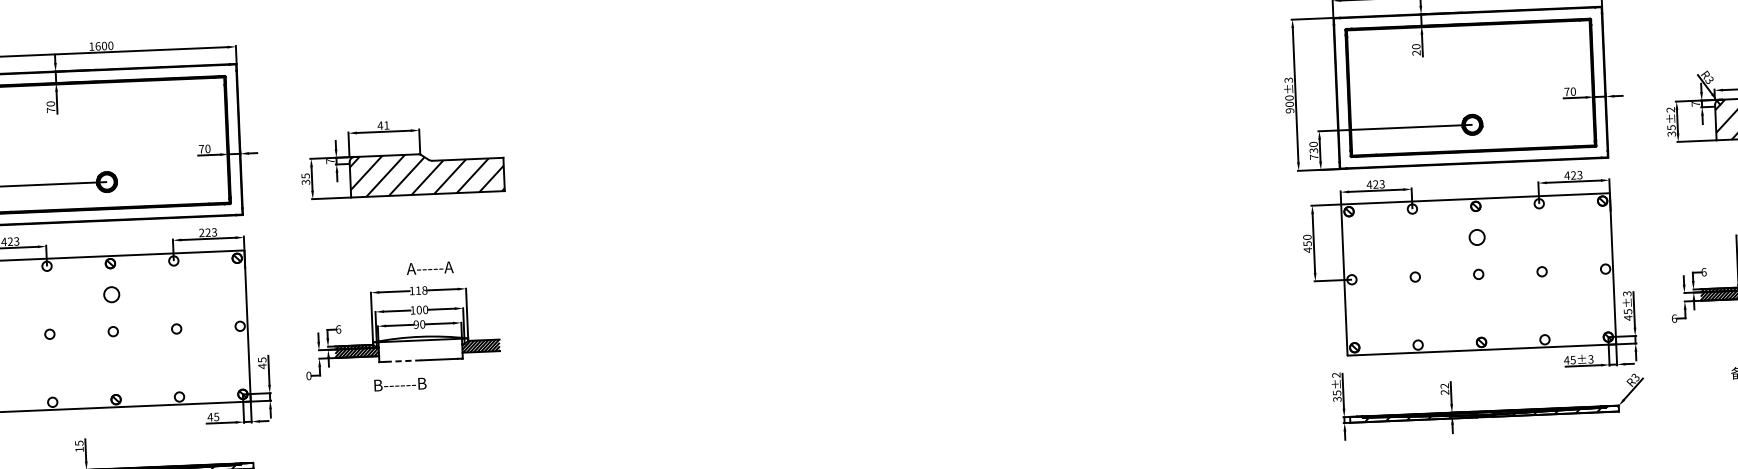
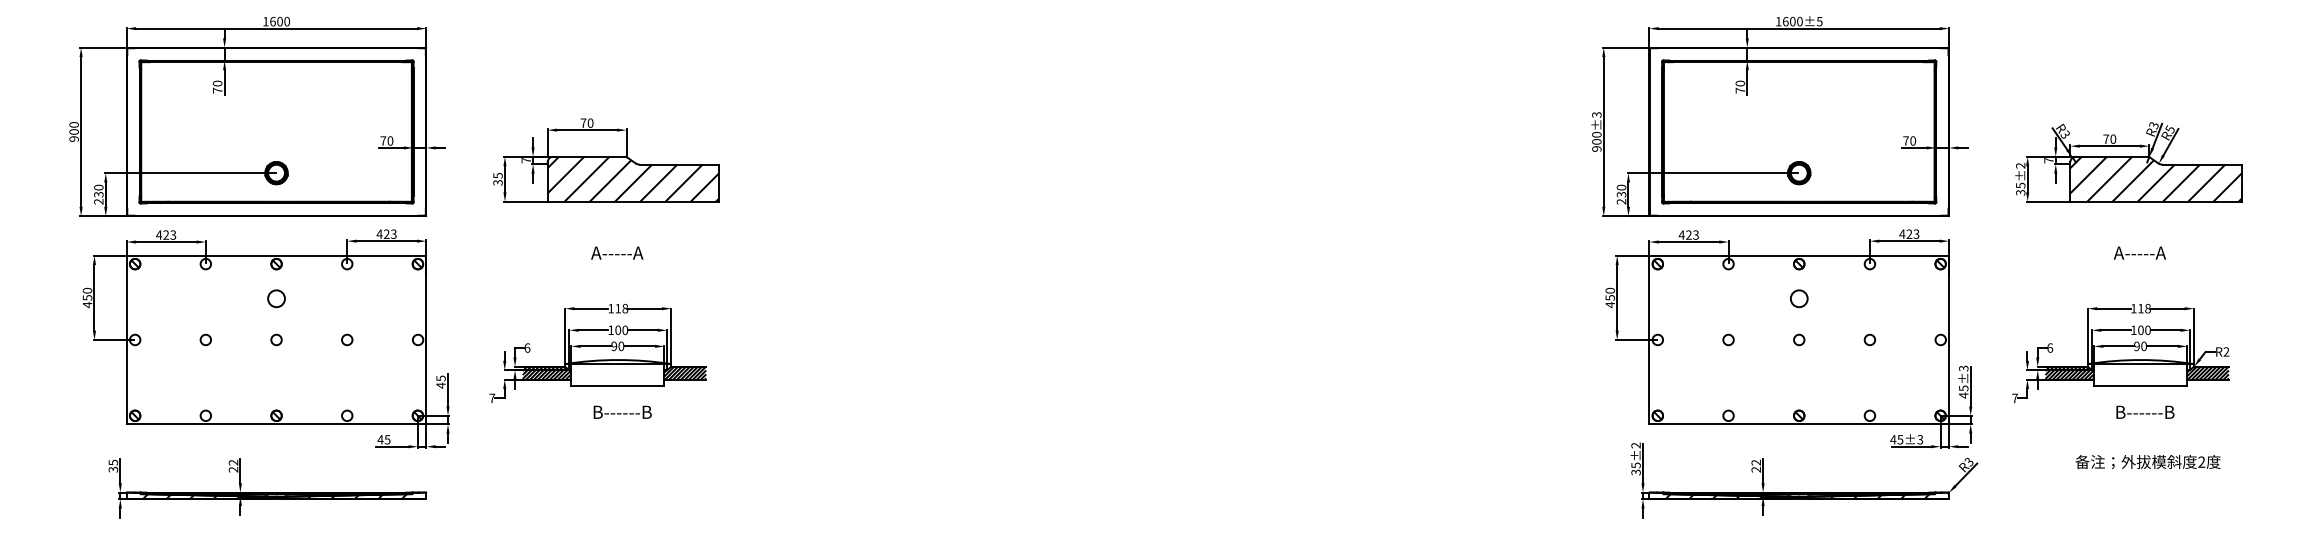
text: (1415, 52) -> (1739, 90), 20 -> 70
text: (383, 124) -> (586, 122), 41 -> 70
text: (1314, 156) -> (1621, 201), 730 -> 230
text: (201, 232) -> (379, 233), 223 -> 423
text: (430, 267) -> (617, 252), moved
text: (1673, 318) -> (2014, 398), 6 -> 7
line: (402, 361) -> (597, 386), dashed -> solid
text: (309, 376) -> (492, 398), 0 -> 7
text: (400, 383) -> (622, 411), moved
text: (79, 445) -> (233, 465), 15 -> 22

